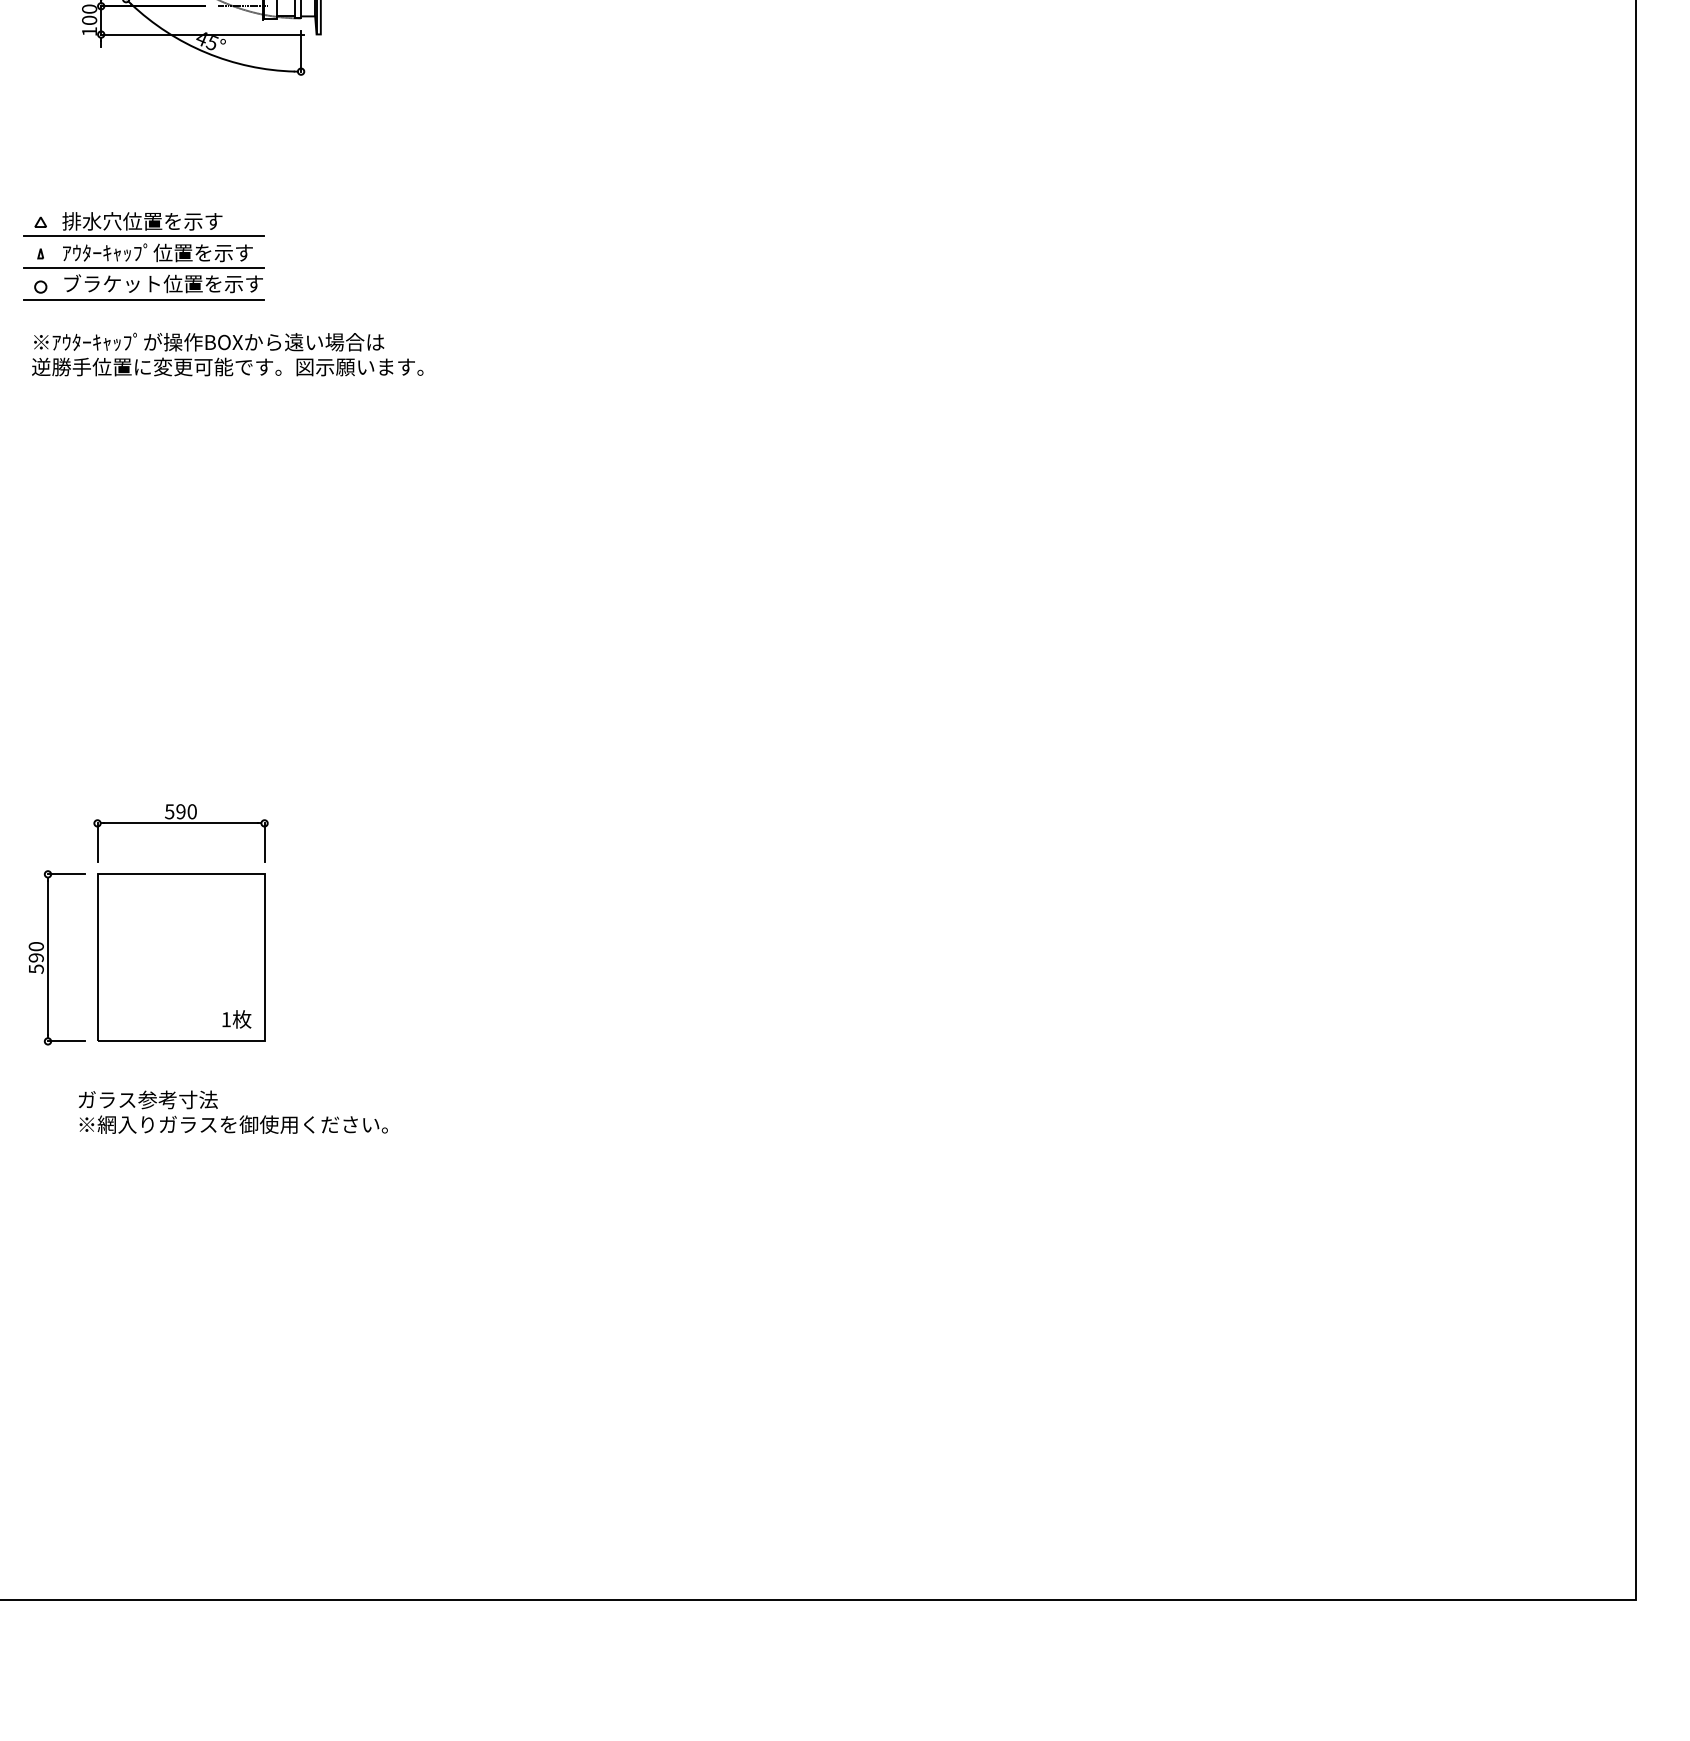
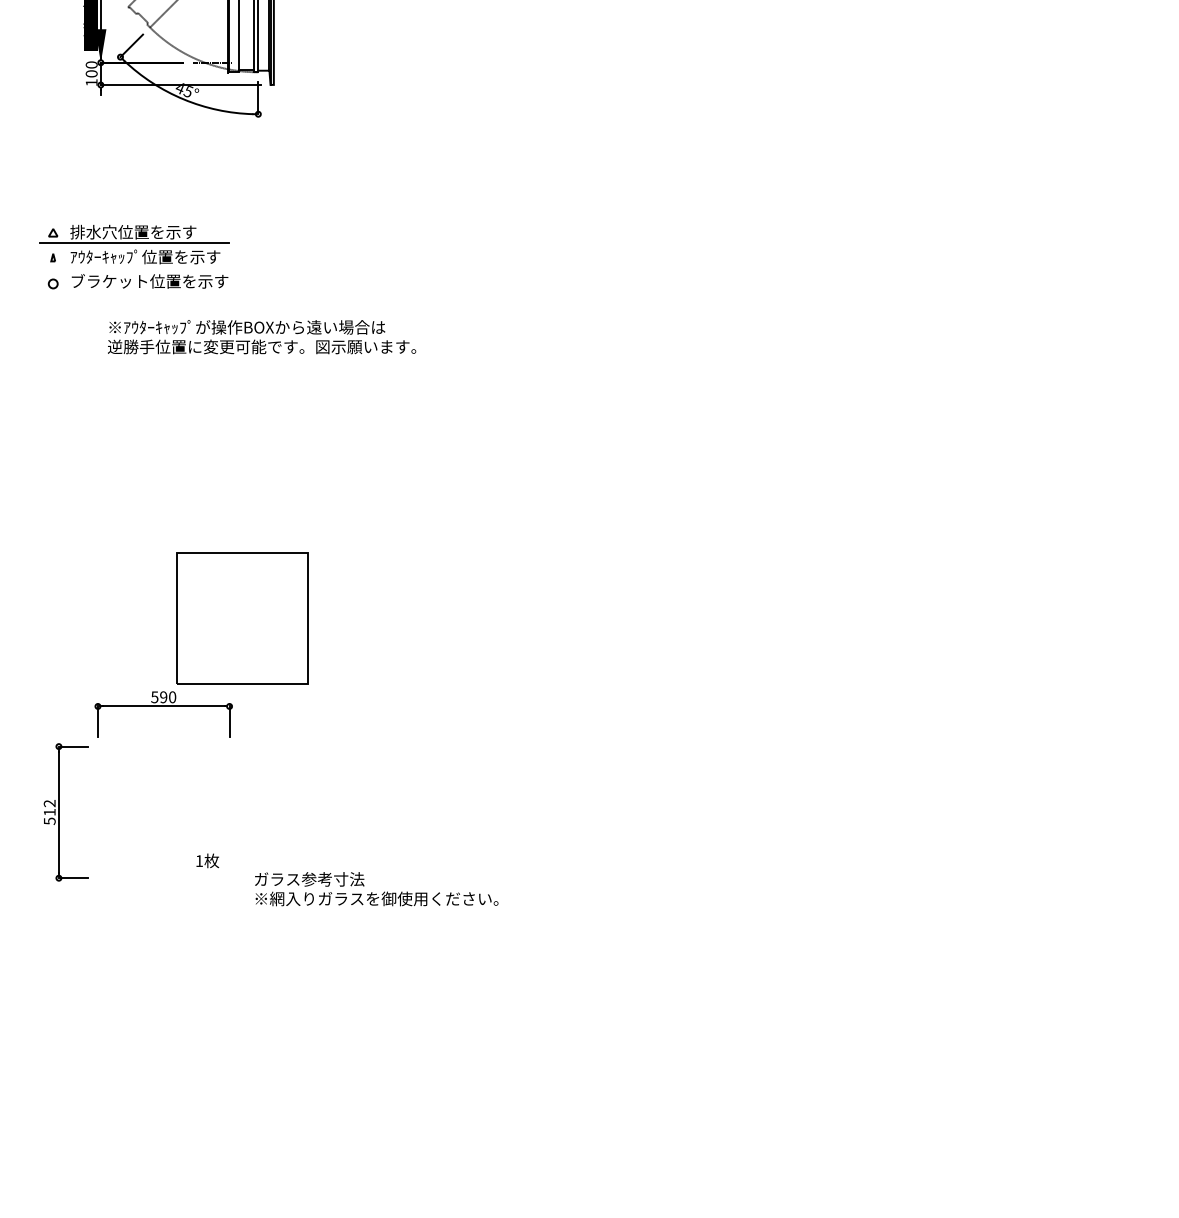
line: (143, 268) -> (134, 269), removed
line: (143, 299) -> (134, 293), removed
text: (227, 354) -> (261, 337), moved
text: (35, 952) -> (49, 808), 590 -> 512
part: (181, 957) -> (242, 618), moved
text: (233, 1111) -> (376, 888), moved

